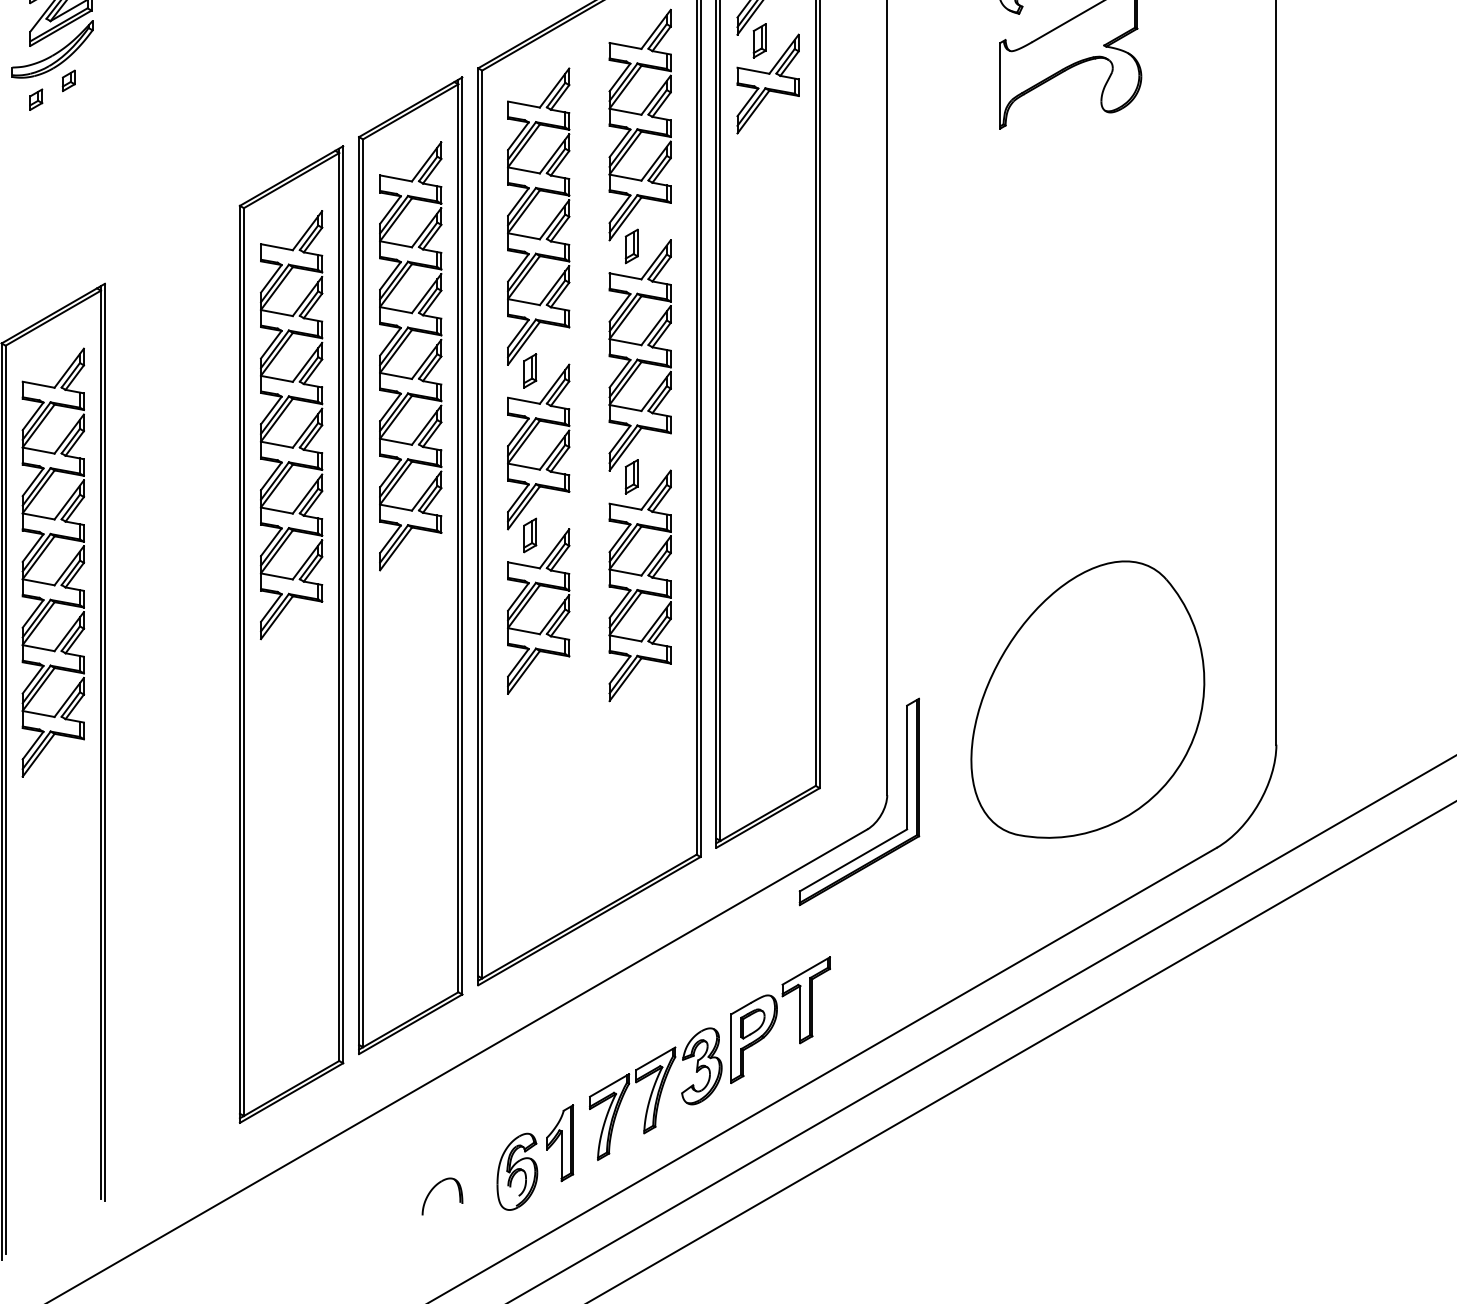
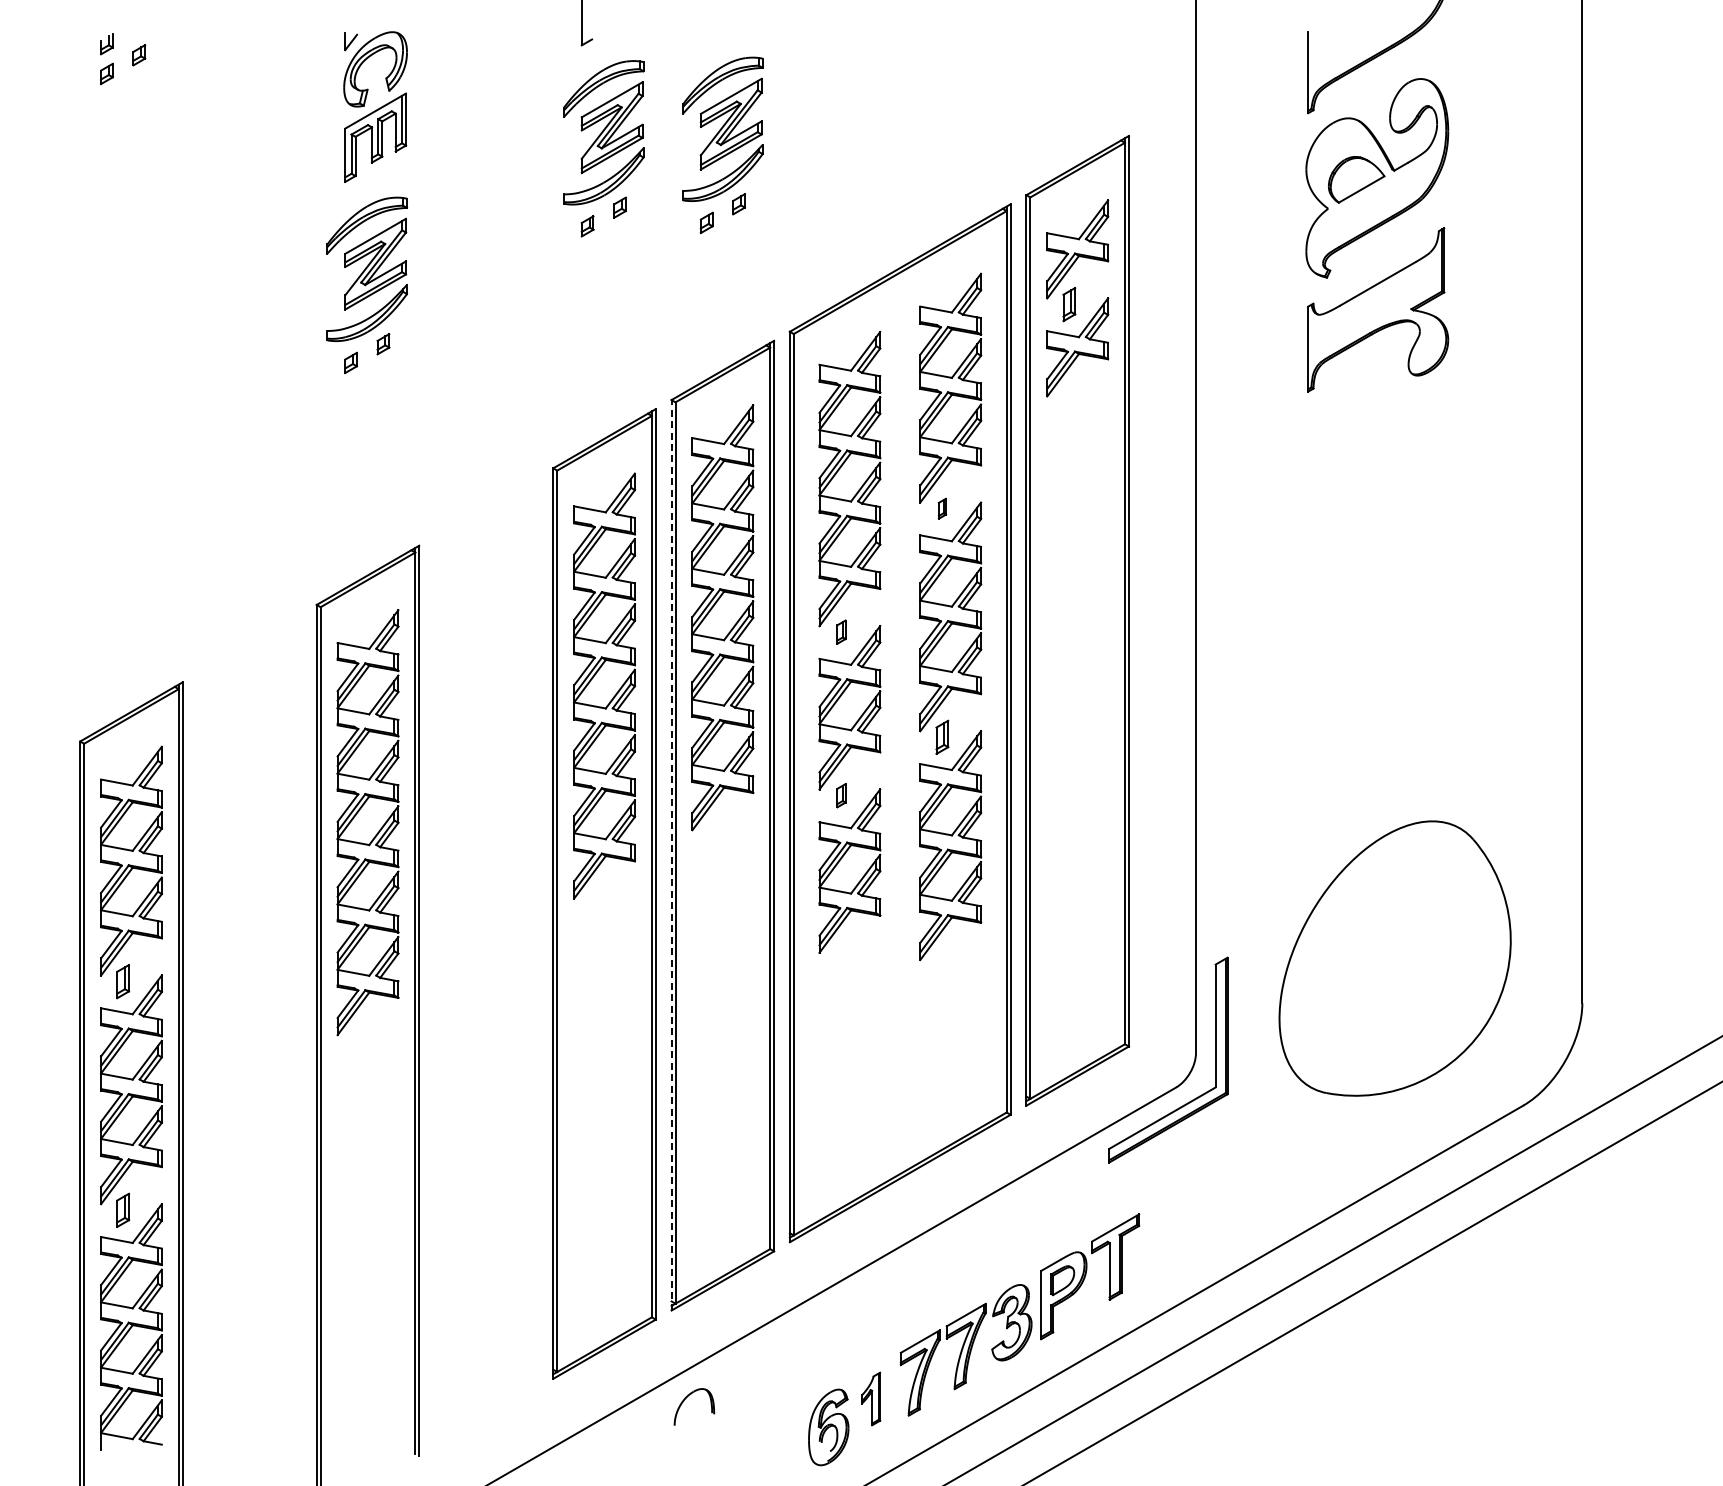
part: (631, 246) -> (942, 508), size x0.6
part: (530, 370) -> (841, 631), size x0.7
part: (530, 535) -> (841, 795), size x0.7
line: (358, 594) -> (671, 854), solid -> dashed
part: (559, 1142) -> (870, 1398), size x0.7
part: (432, 1191) -> (684, 1401), moved

